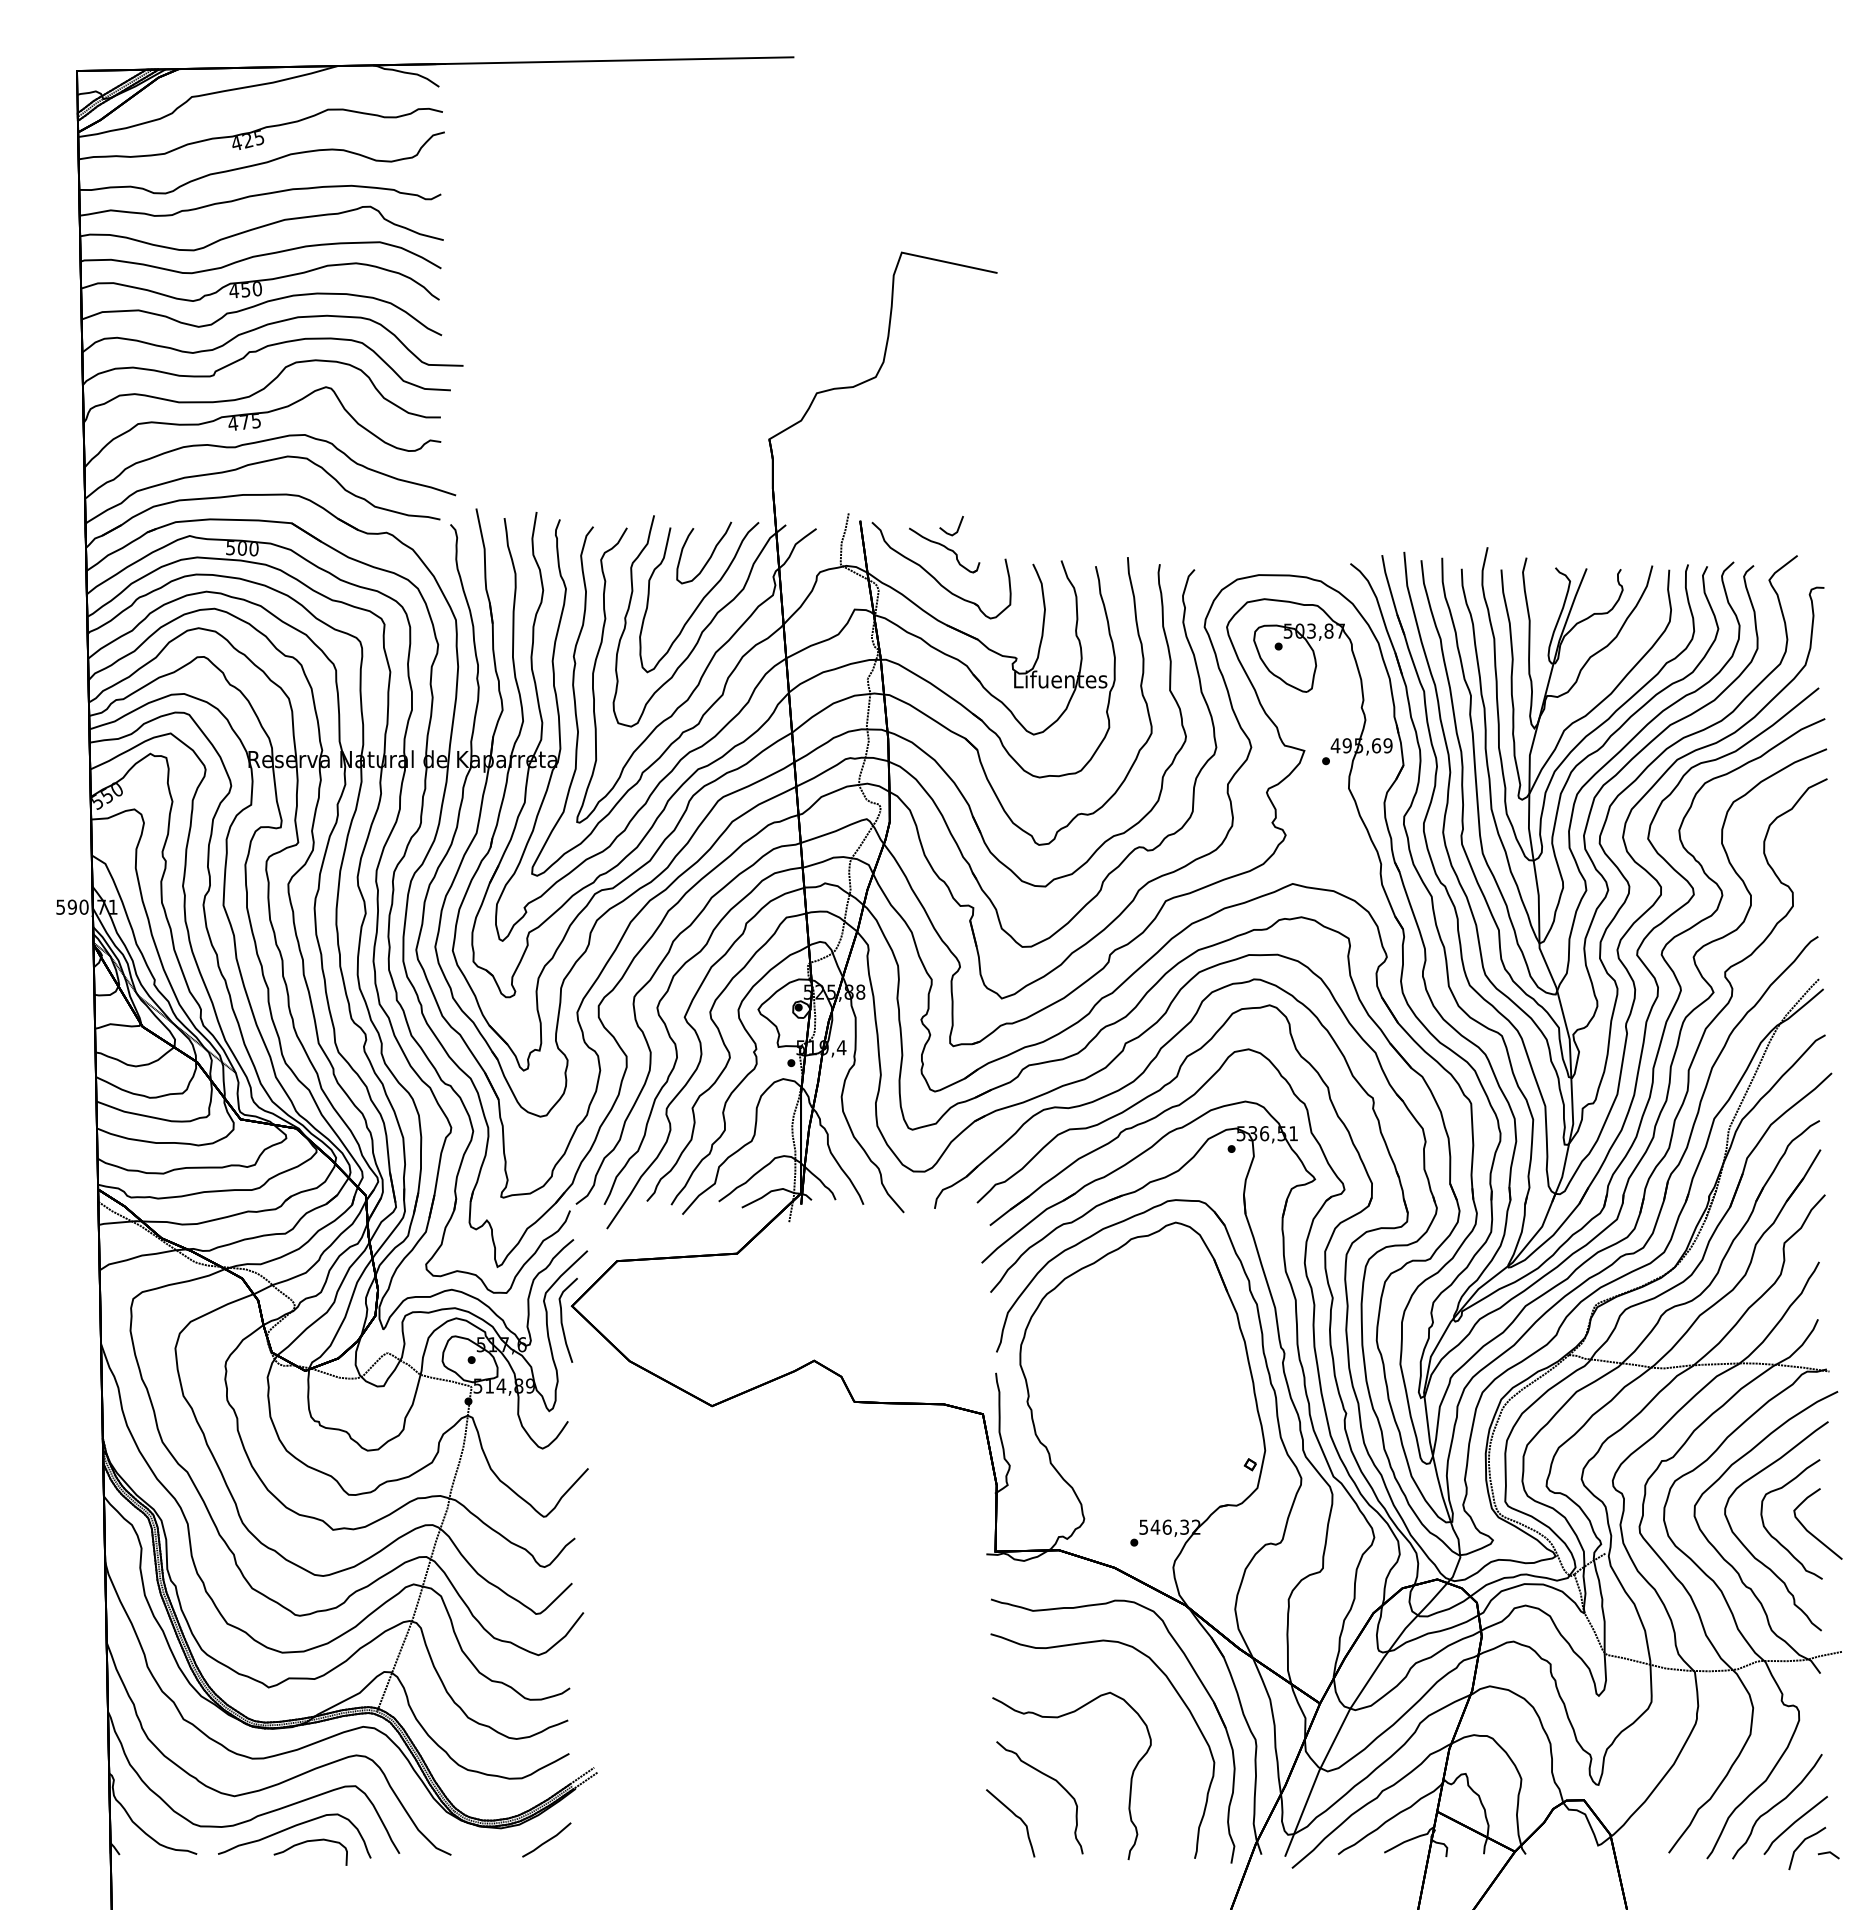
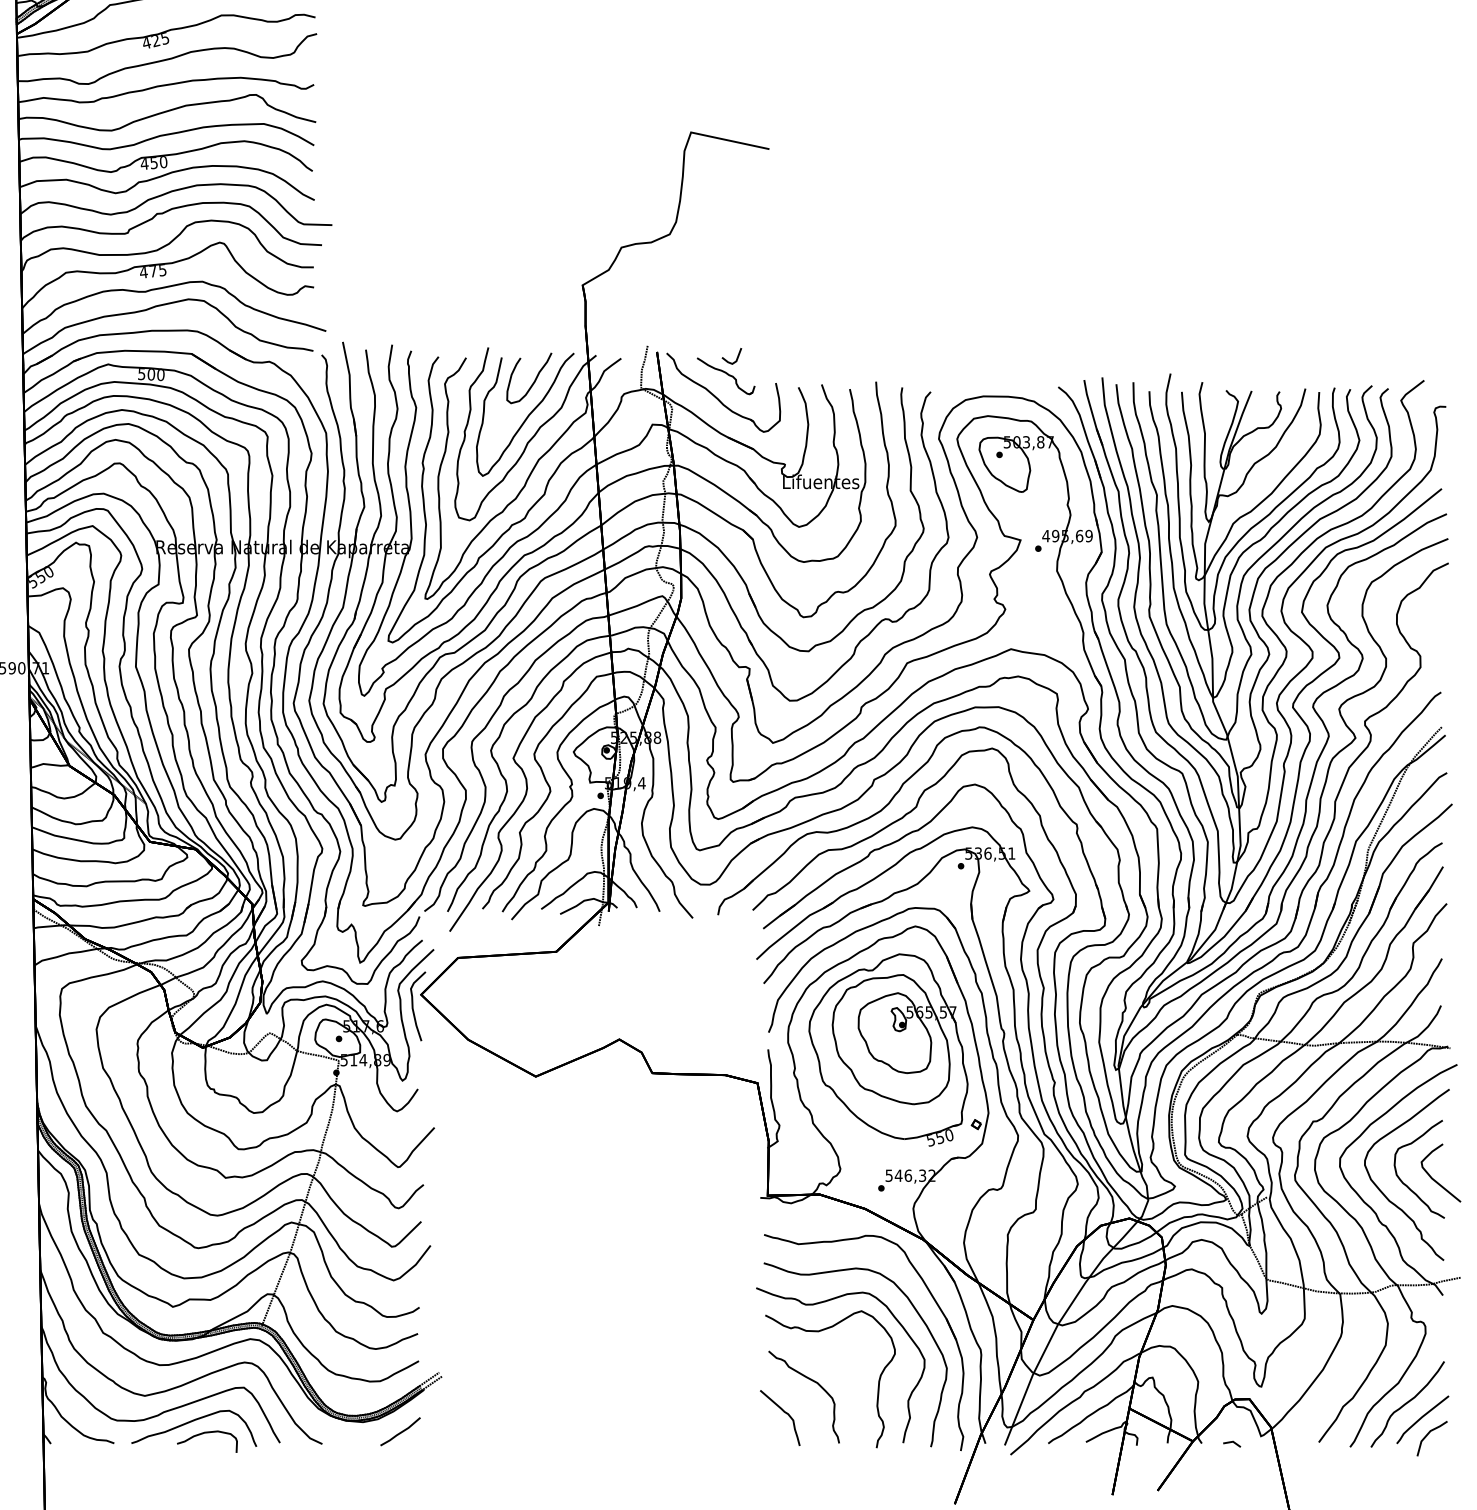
part: (1142, 1373) -> (888, 1049), added
curve: (1063, 1682) -> (823, 1302), added
line: (1828, 1853) -> (1231, 1442), moved

